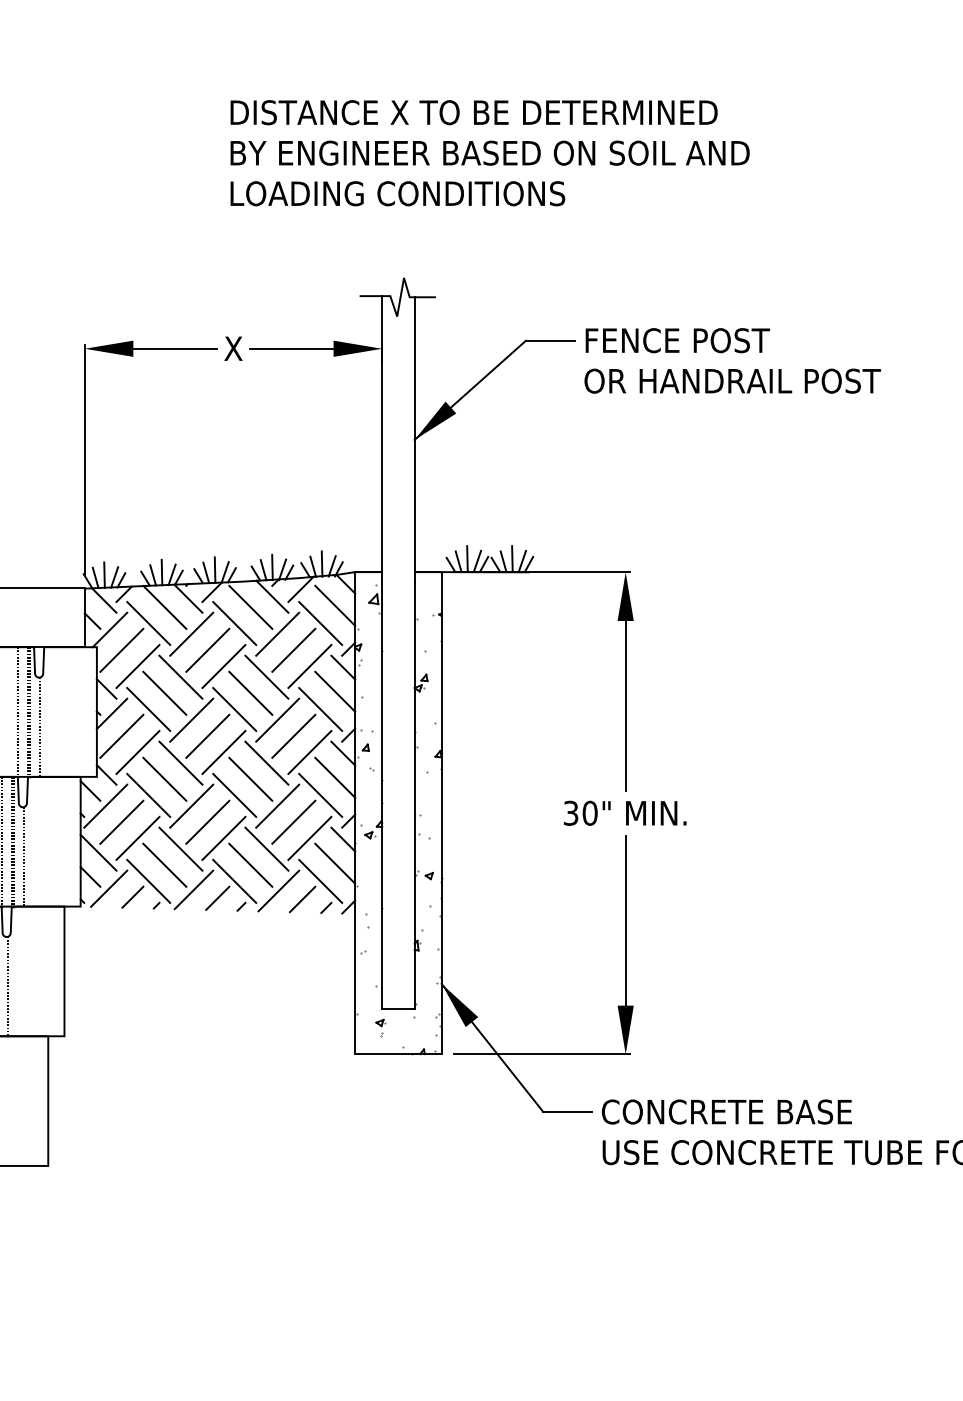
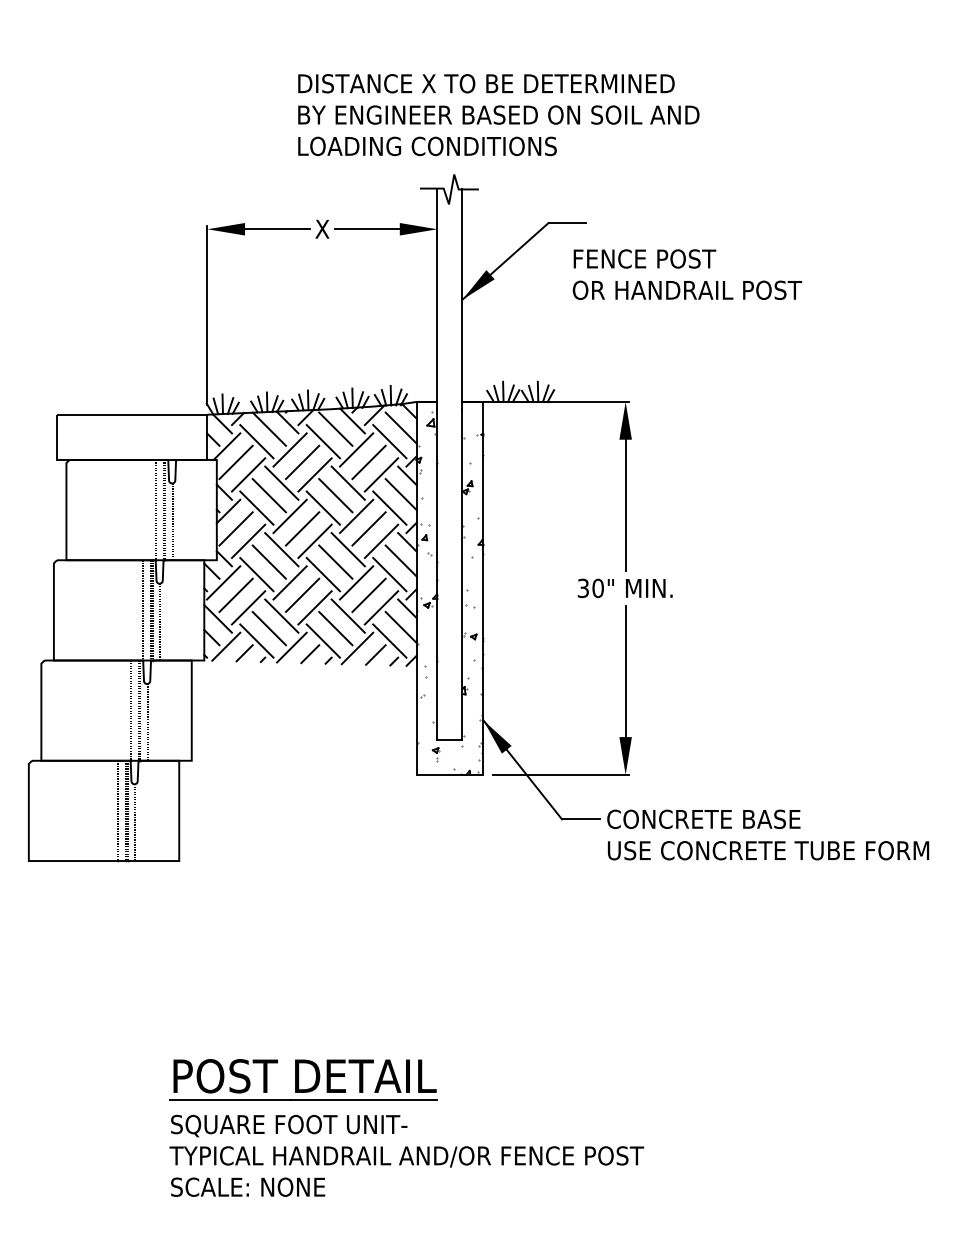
text: (489, 153) -> (498, 115), moved
text: (731, 360) -> (686, 274), moved

